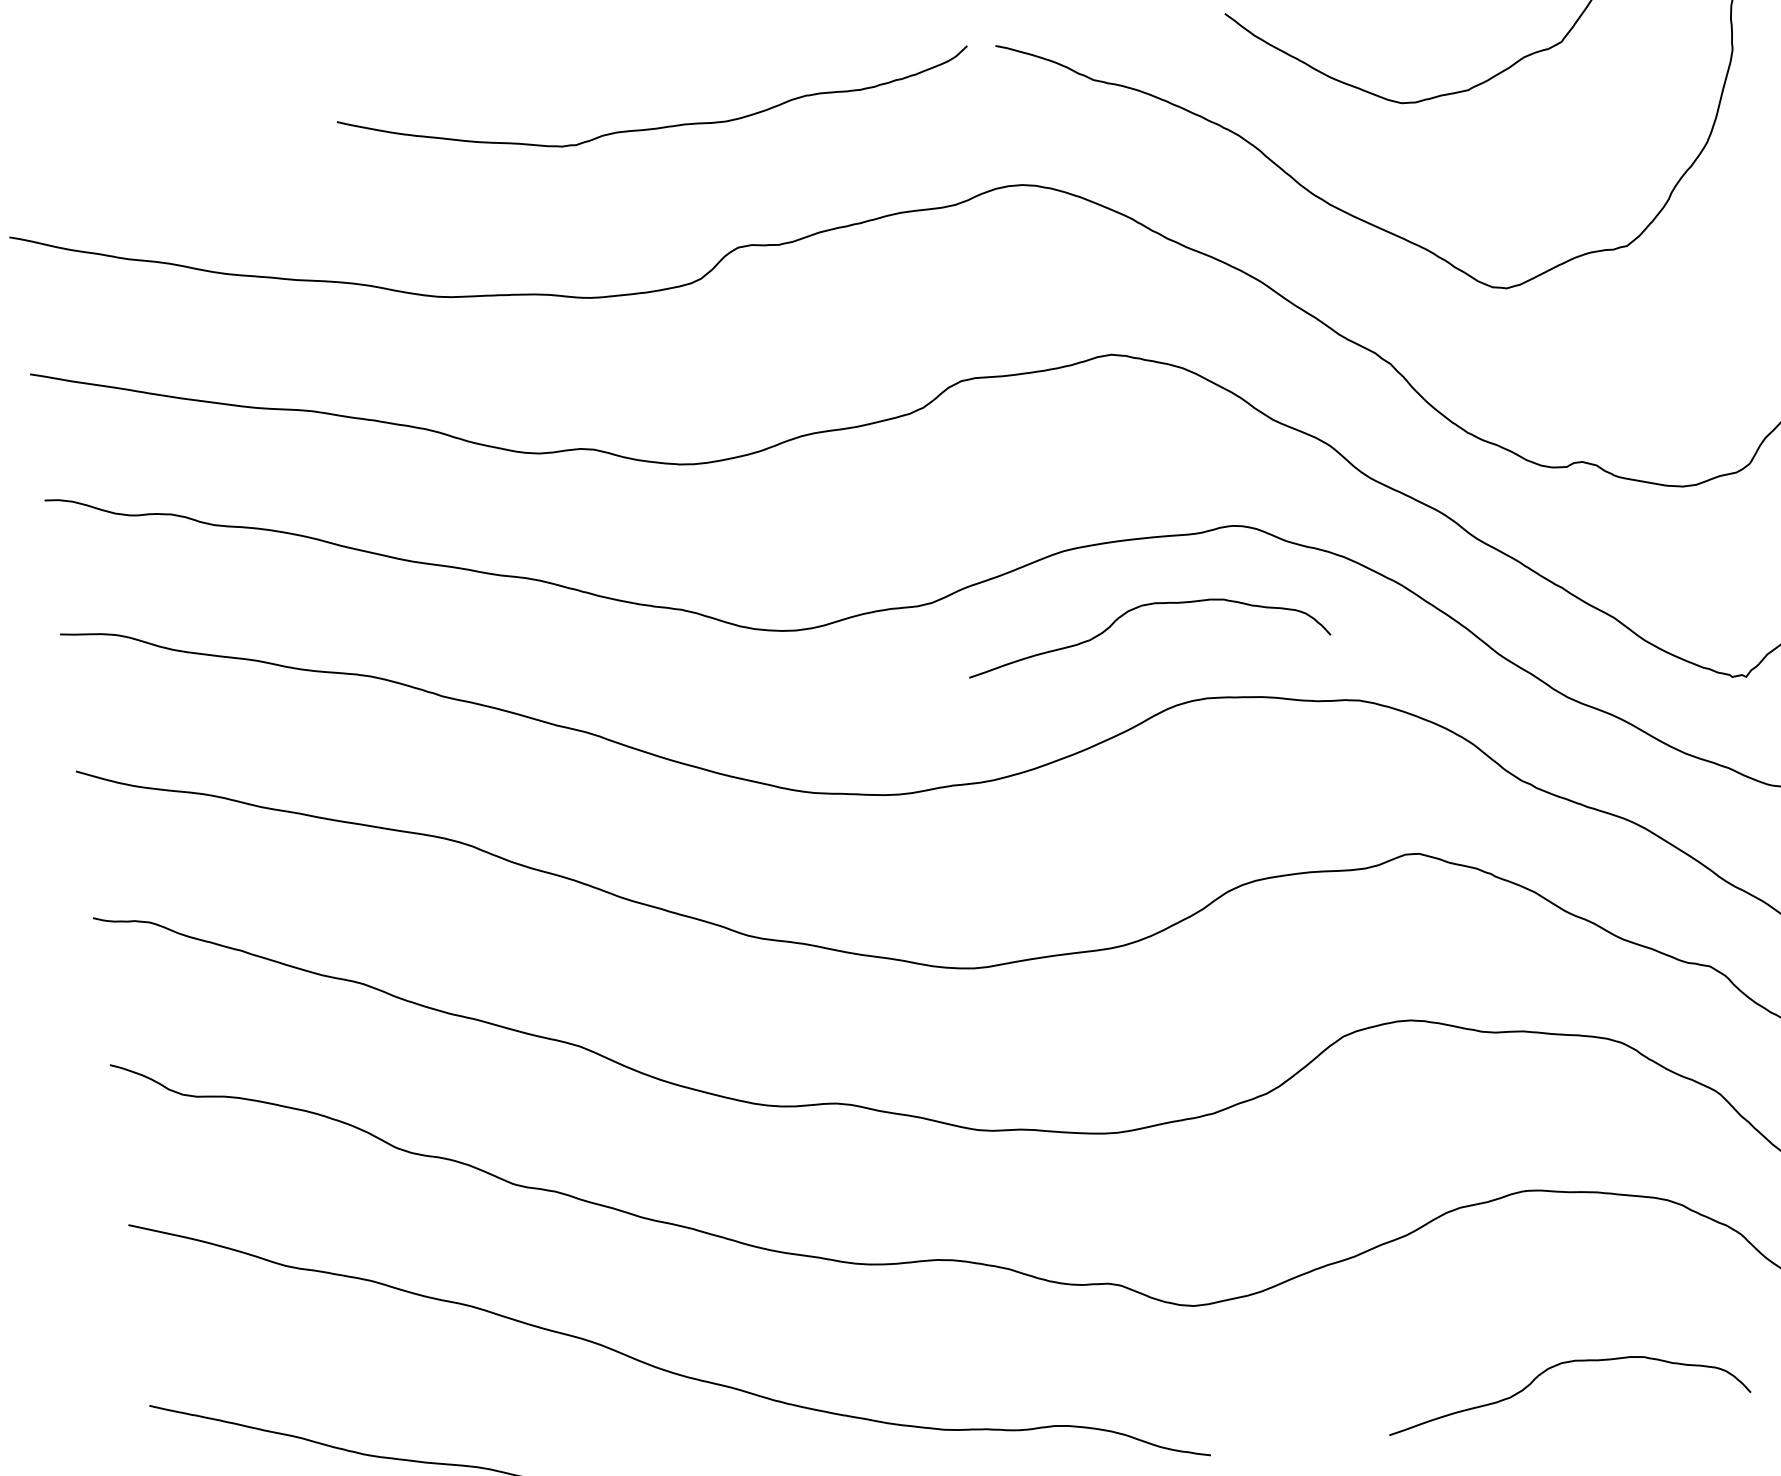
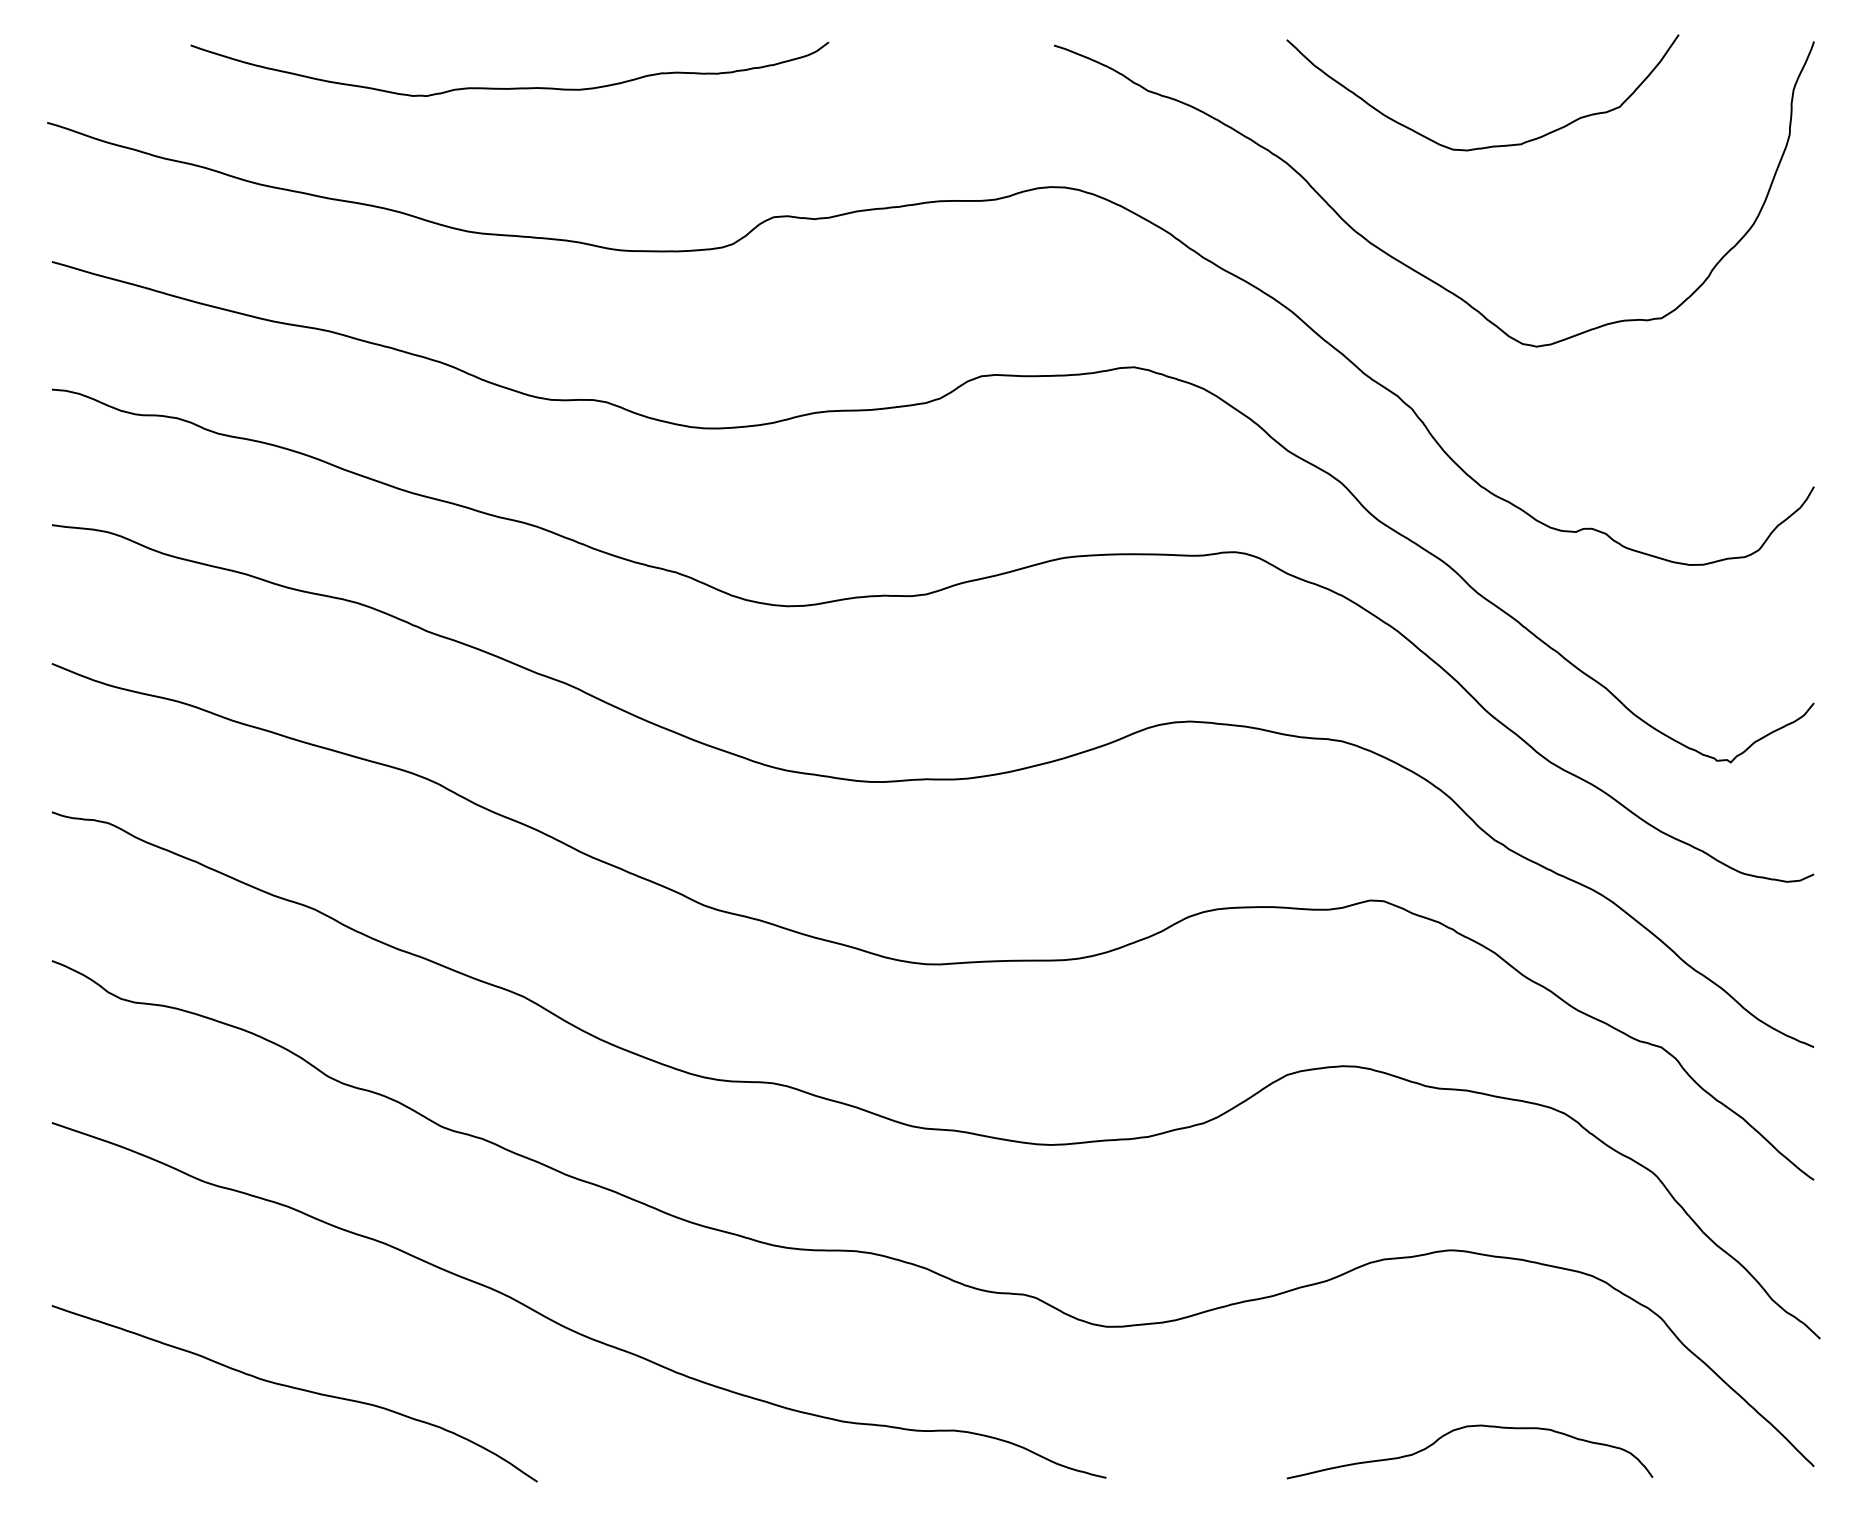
curve: (657, 127) -> (510, 87), moved
curve: (1139, 608) -> (1132, 623), removed

